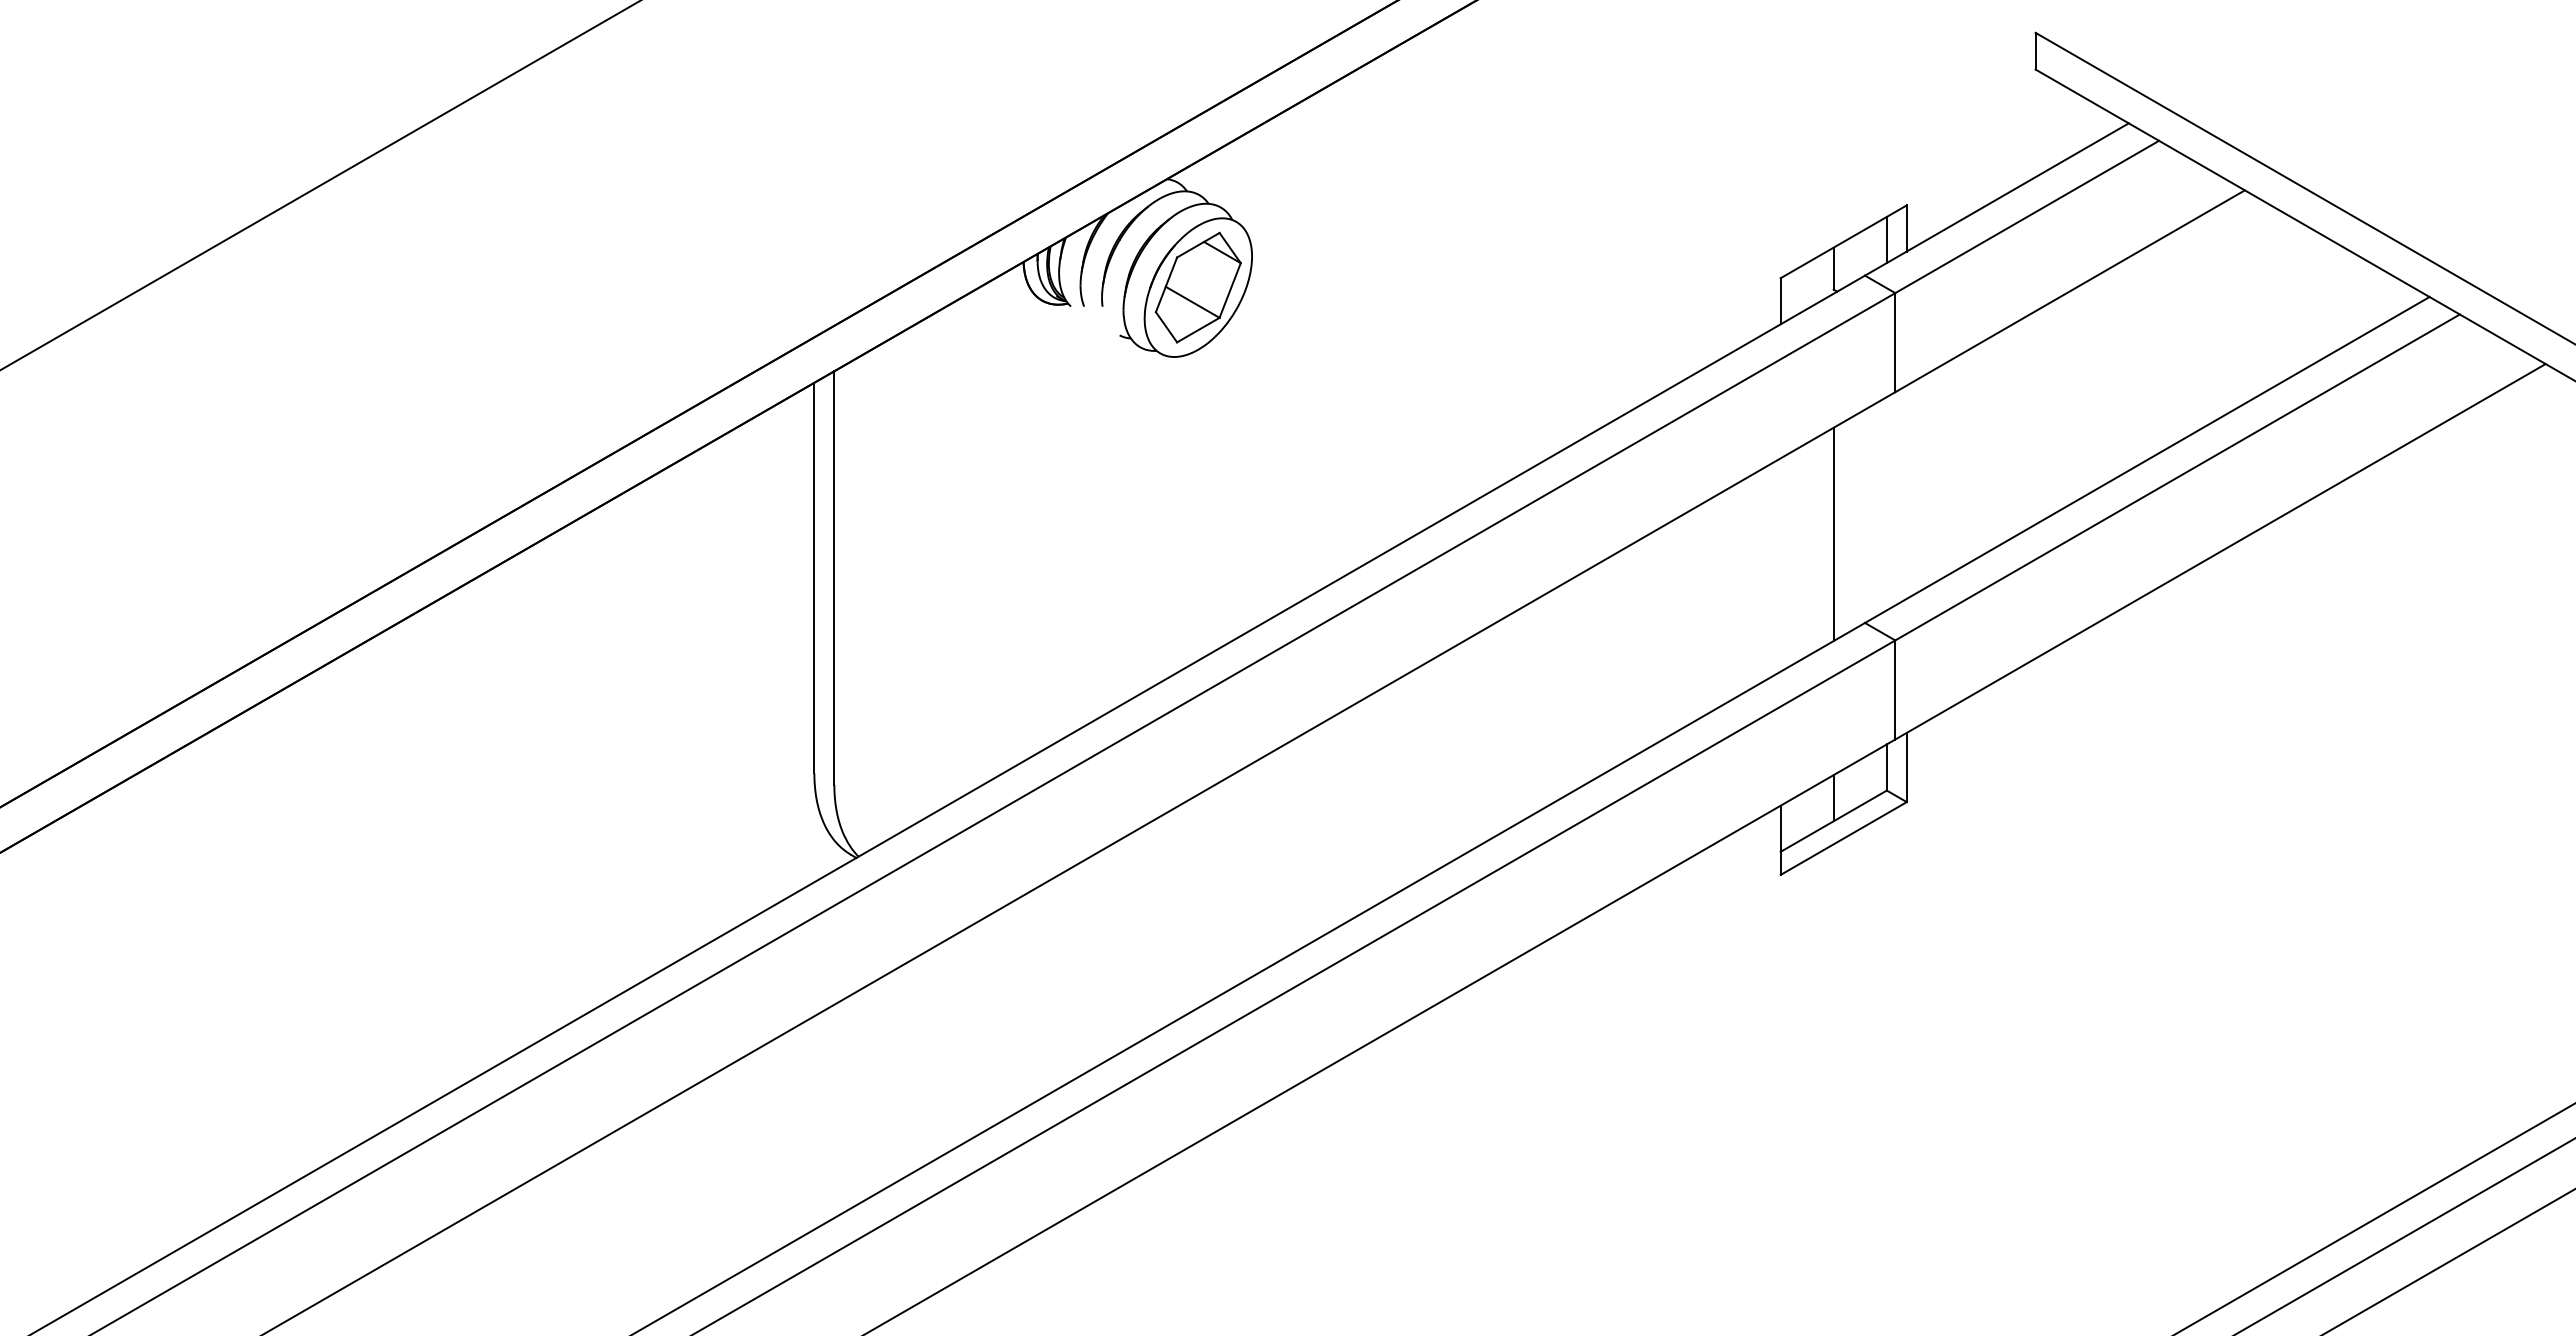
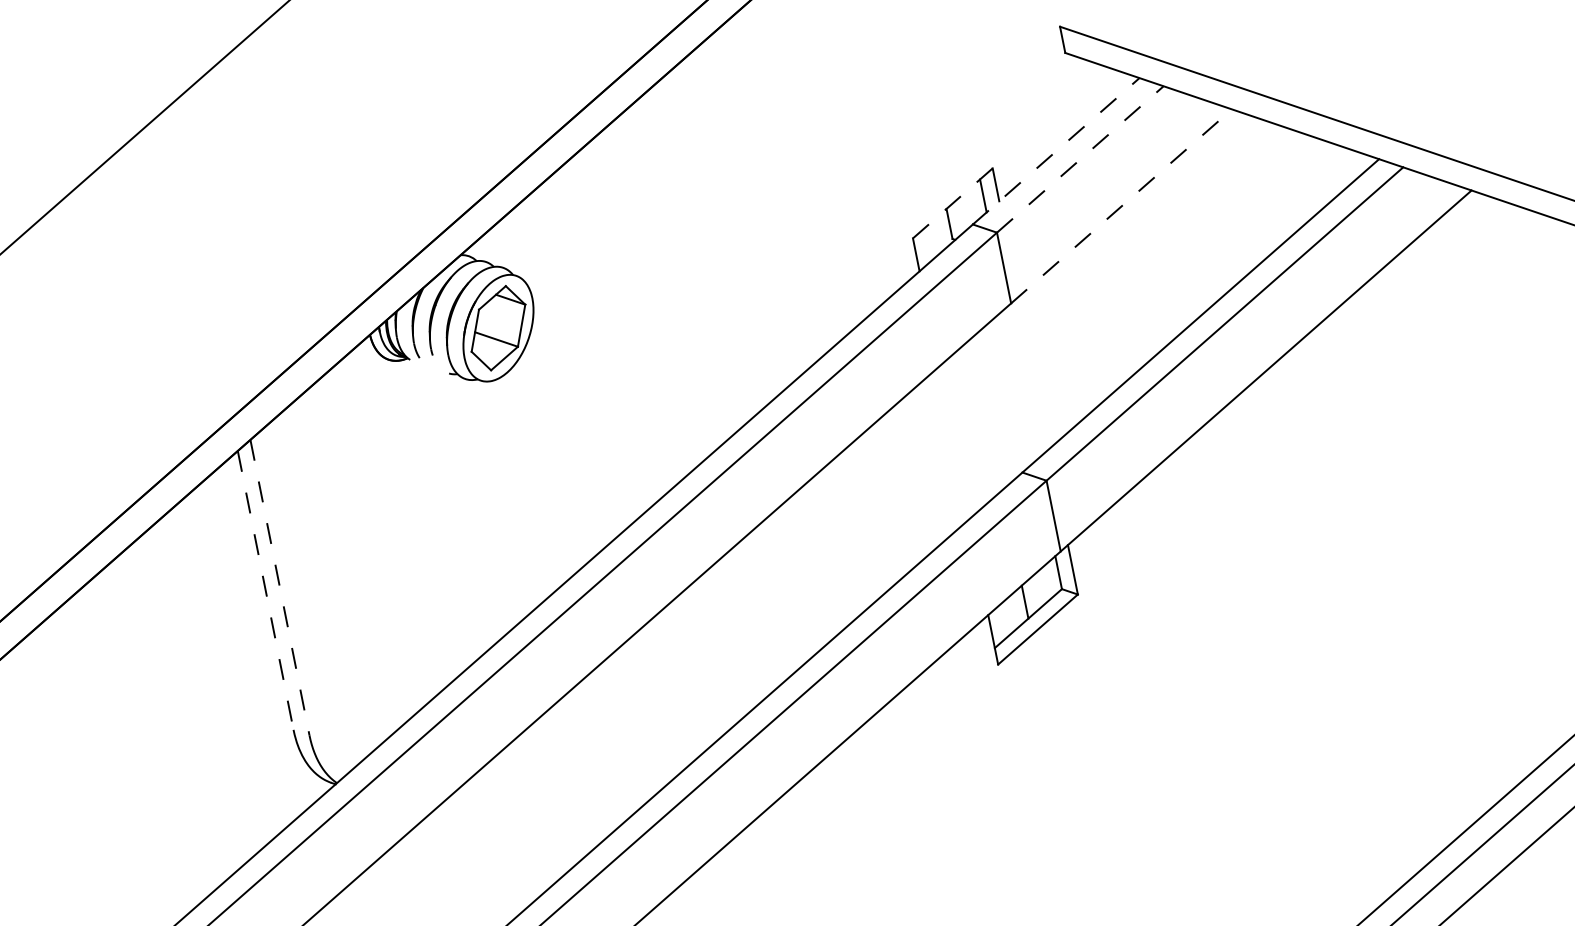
line: (1997, 199) -> (1056, 151), solid -> dashed
line: (2027, 216) -> (1080, 159), solid -> dashed
line: (1843, 241) -> (952, 203), solid -> dashed
line: (2070, 291) -> (1121, 206), solid -> dashed
line: (1833, 534) -> (987, 413), removed
line: (814, 578) -> (265, 590), solid -> dashed
line: (834, 578) -> (280, 587), solid -> dashed

